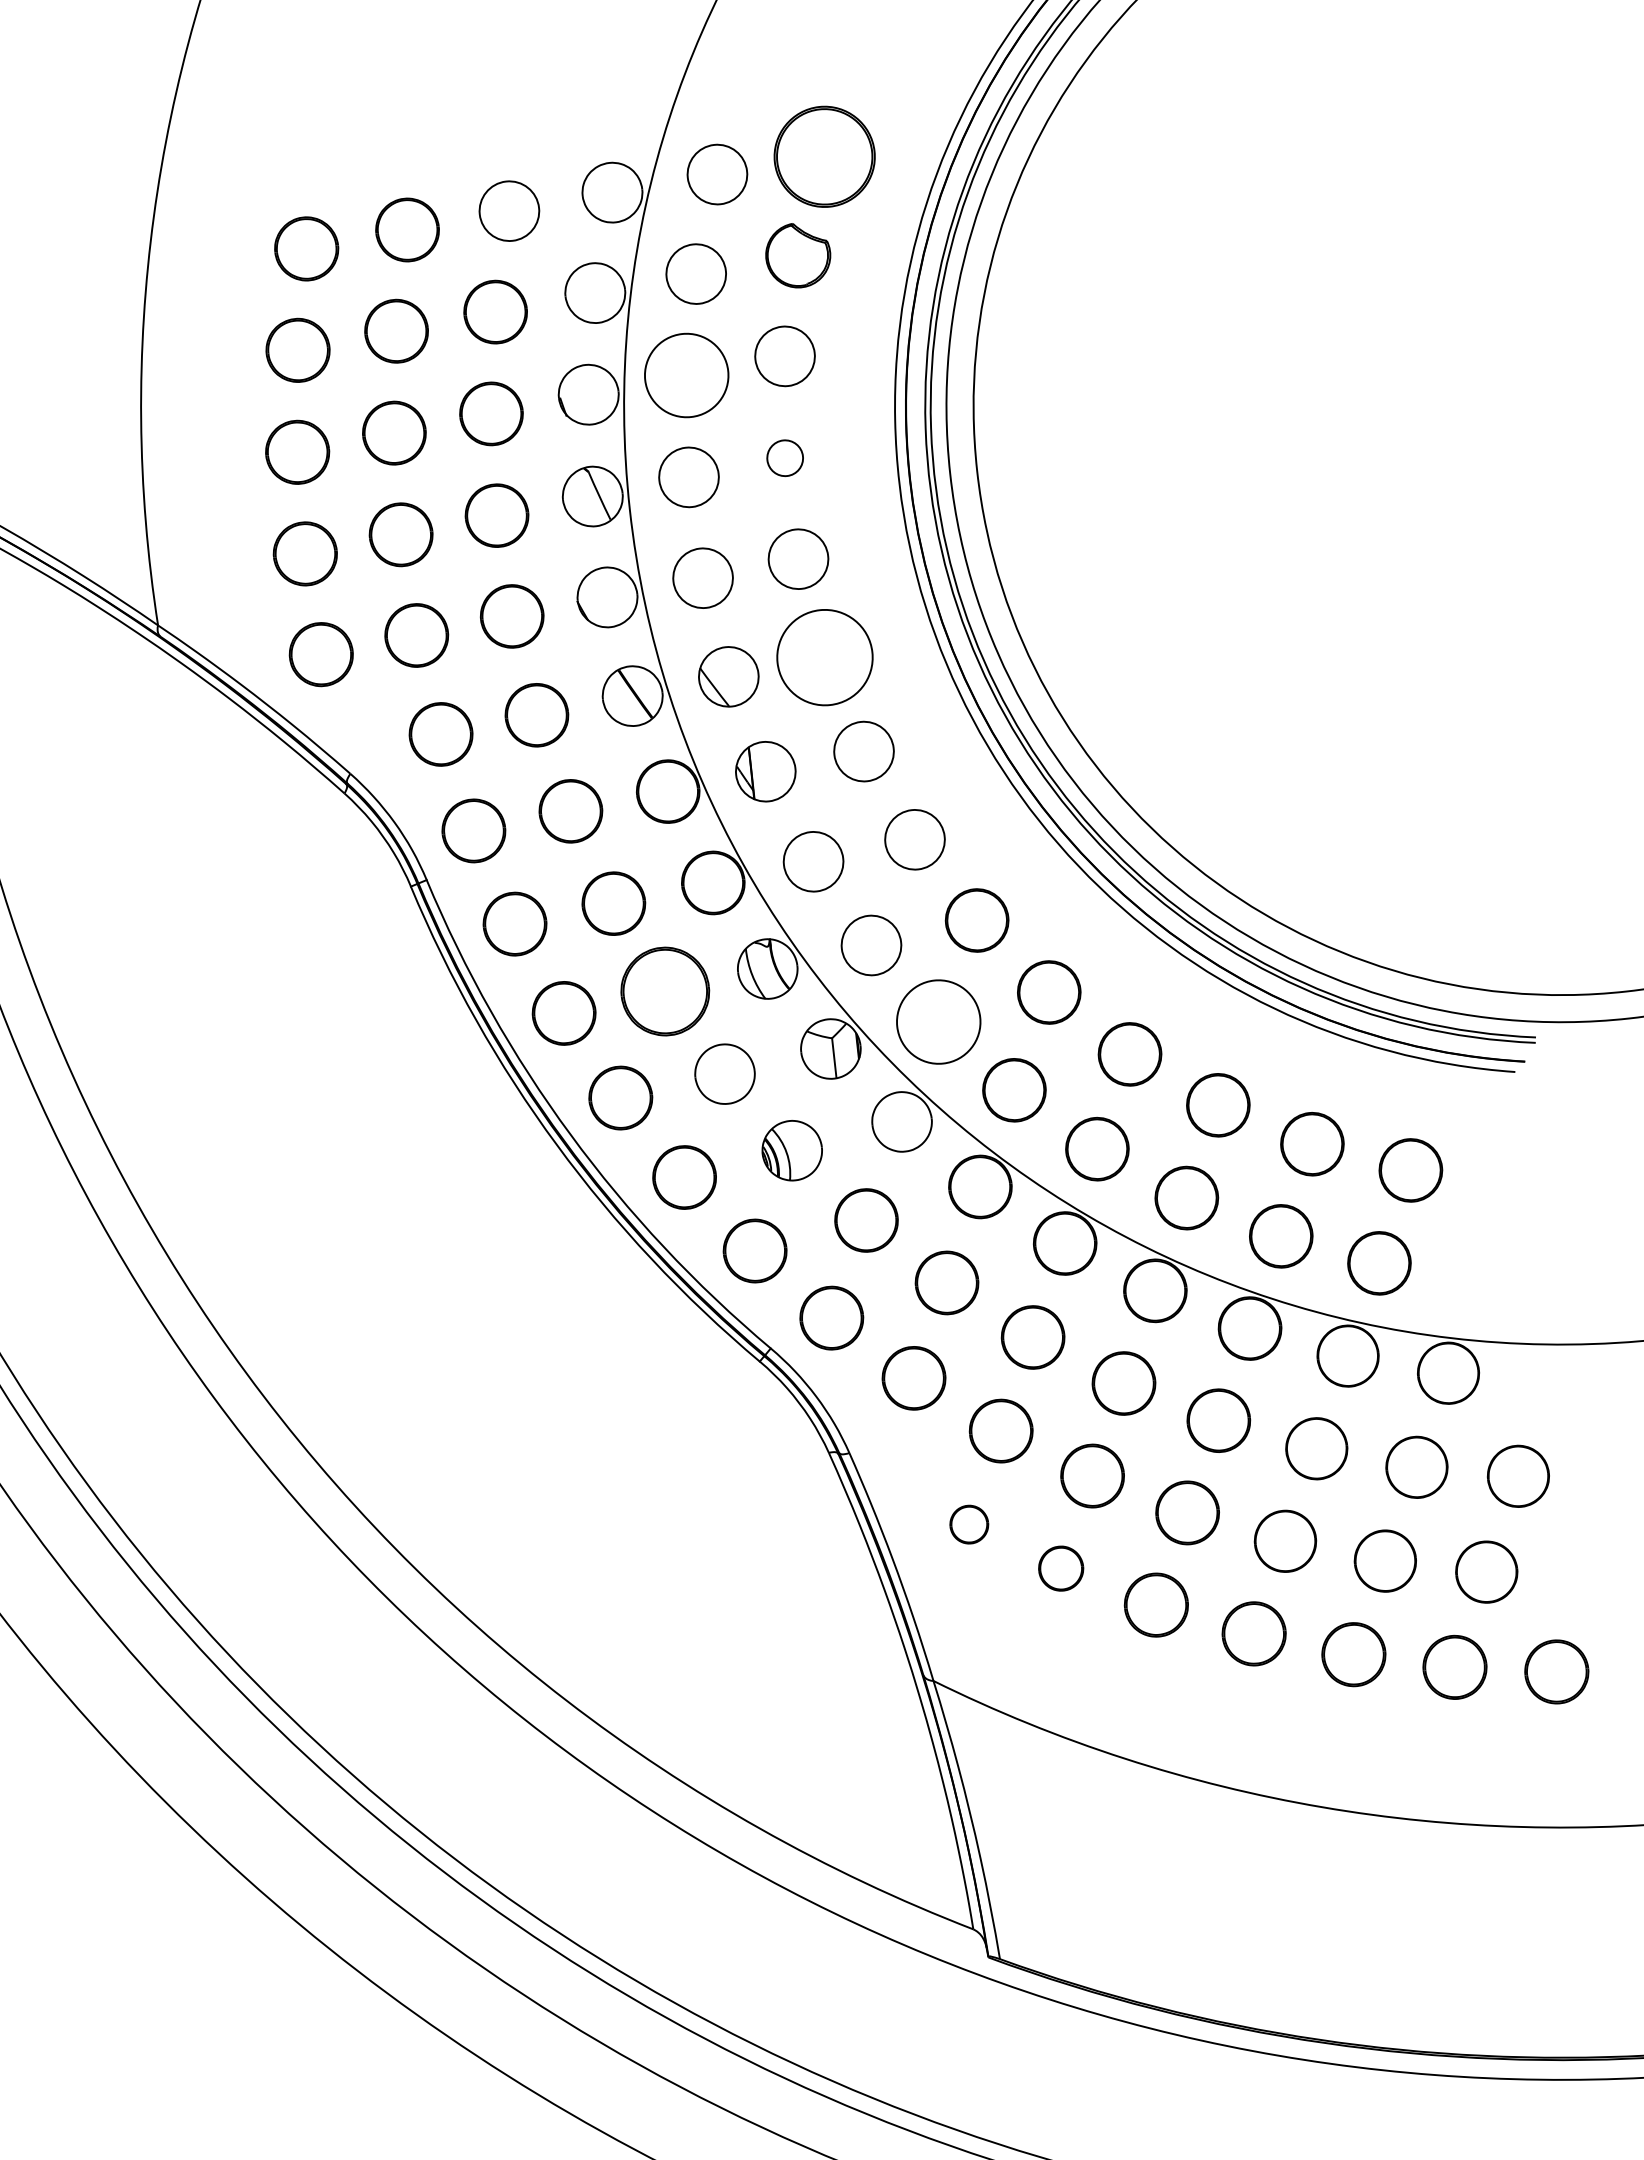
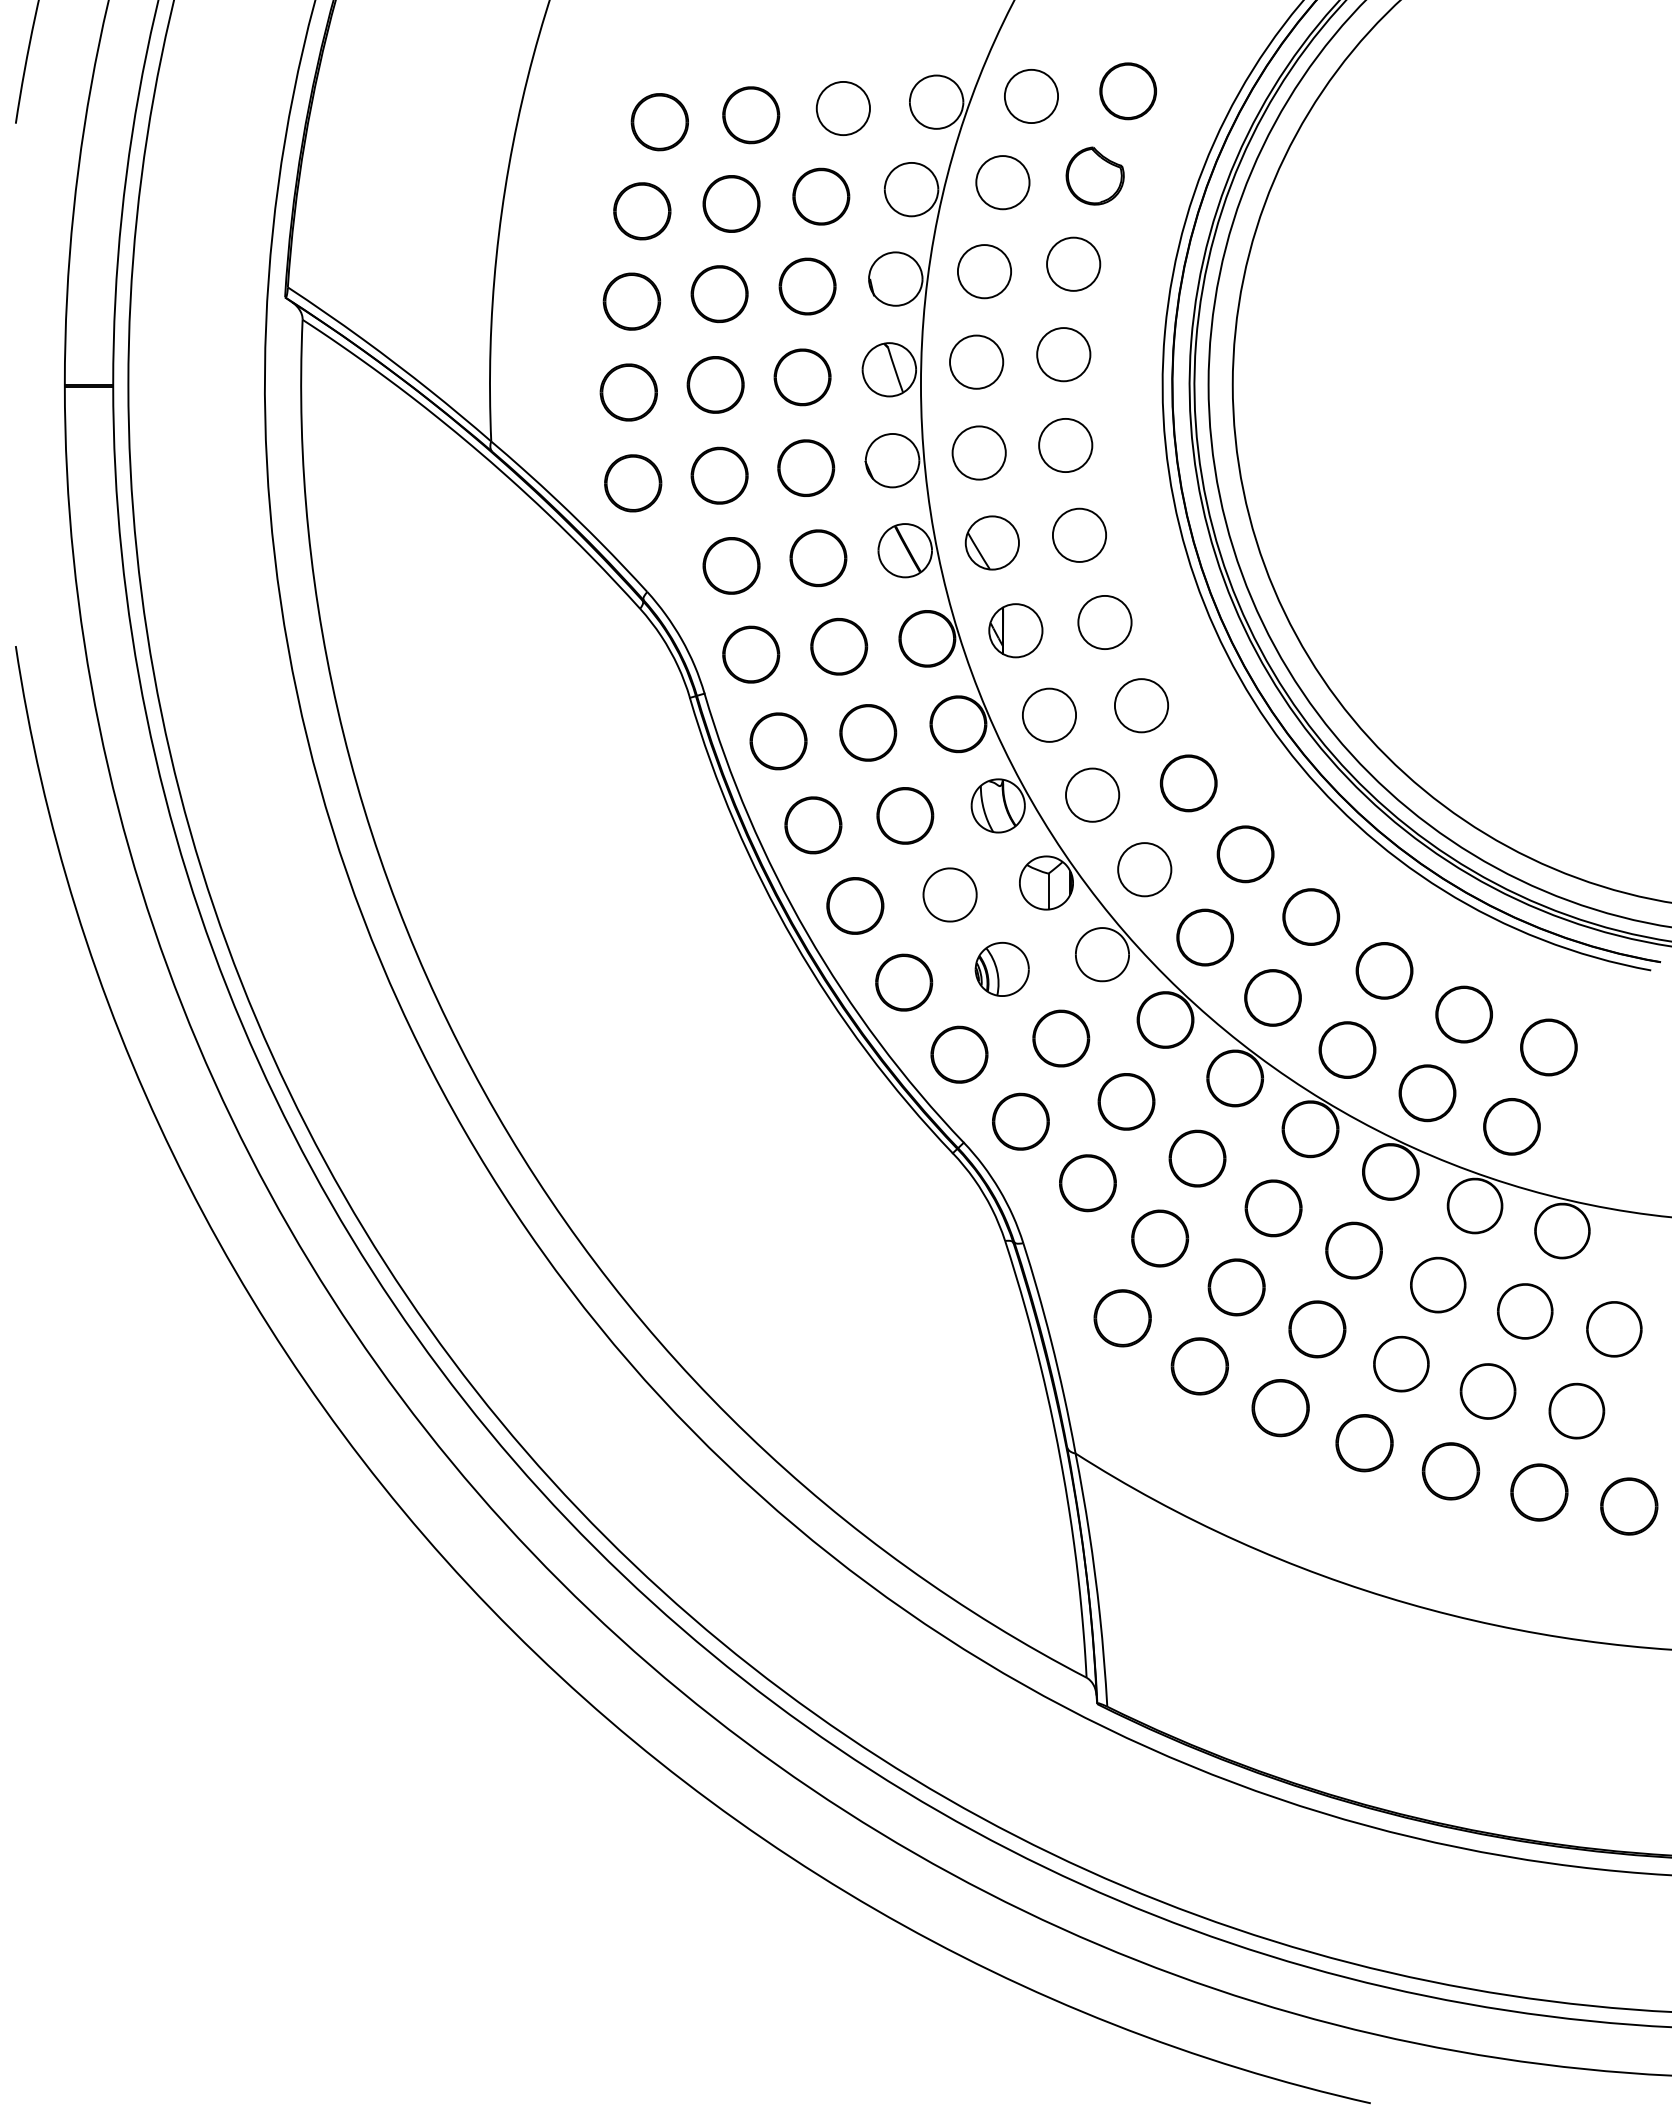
part: (823, 157) -> (1127, 91), size x0.62
circle: (686, 375) -> (984, 271), size x0.71
circle: (784, 458) -> (1063, 354), size x1.67
circle: (824, 656) -> (1079, 534), size x0.62
part: (665, 991) -> (905, 815), size x0.71
circle: (938, 1021) -> (1144, 869), size x0.71
part: (969, 1524) -> (1122, 1318), size x1.67
part: (1060, 1568) -> (1199, 1366), size x1.43

